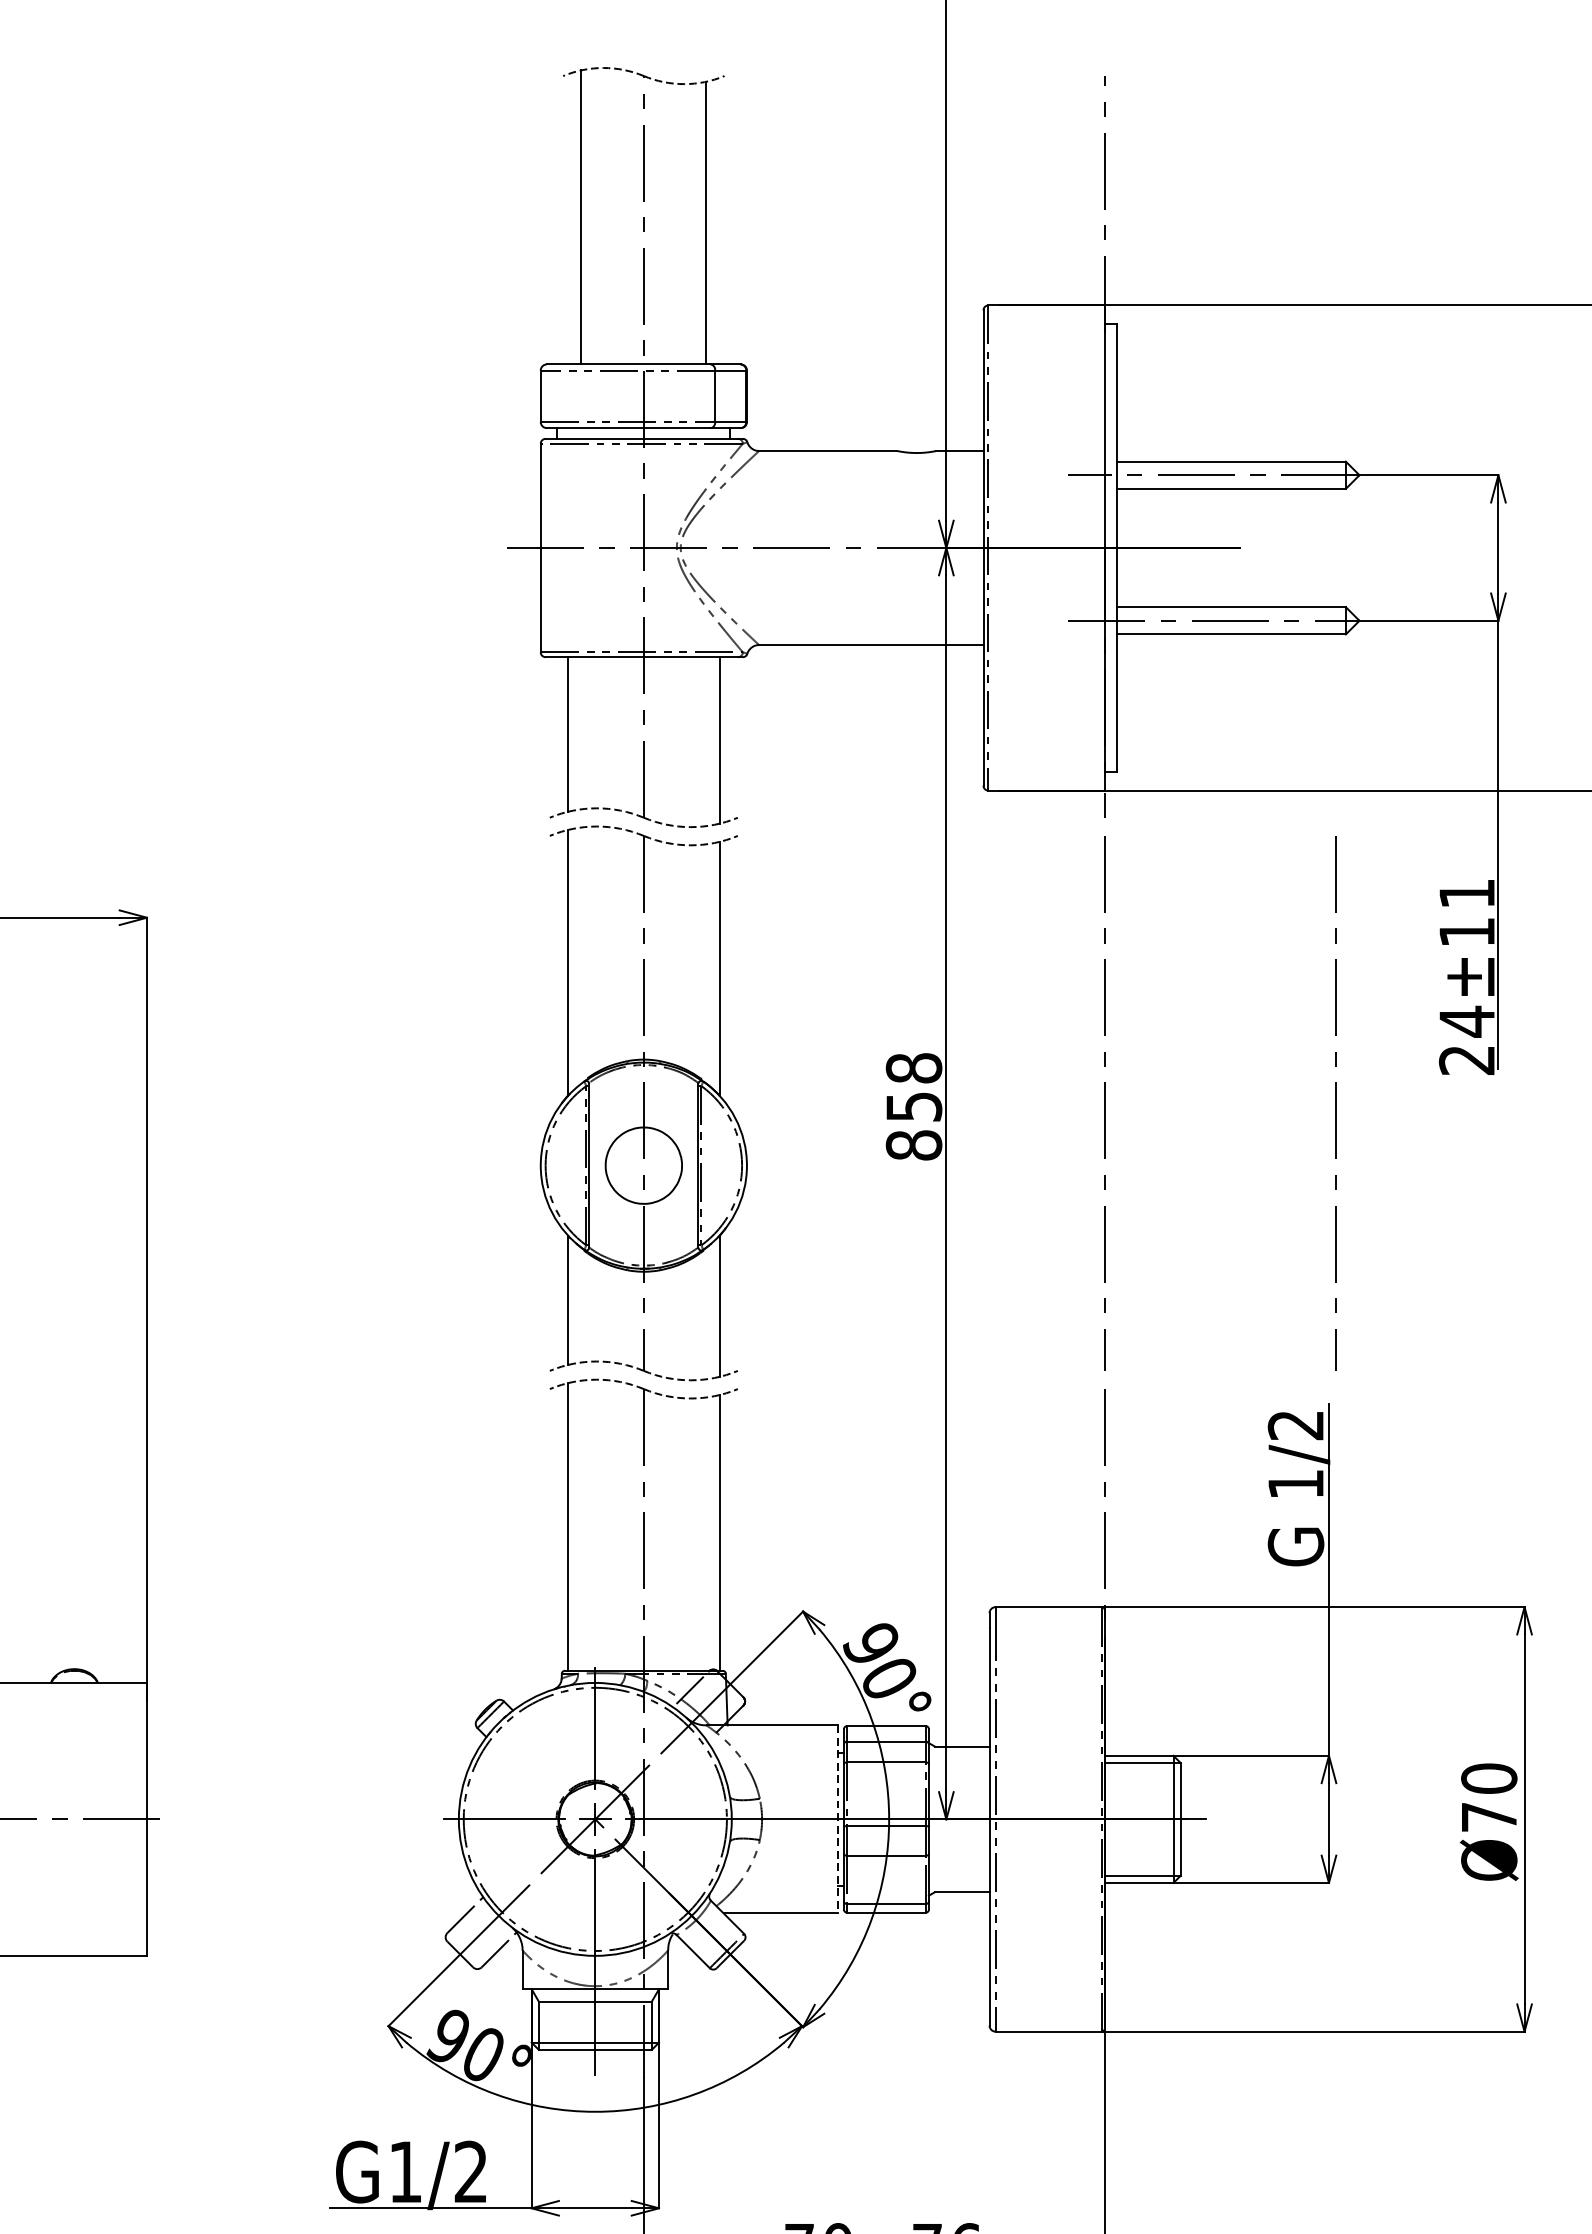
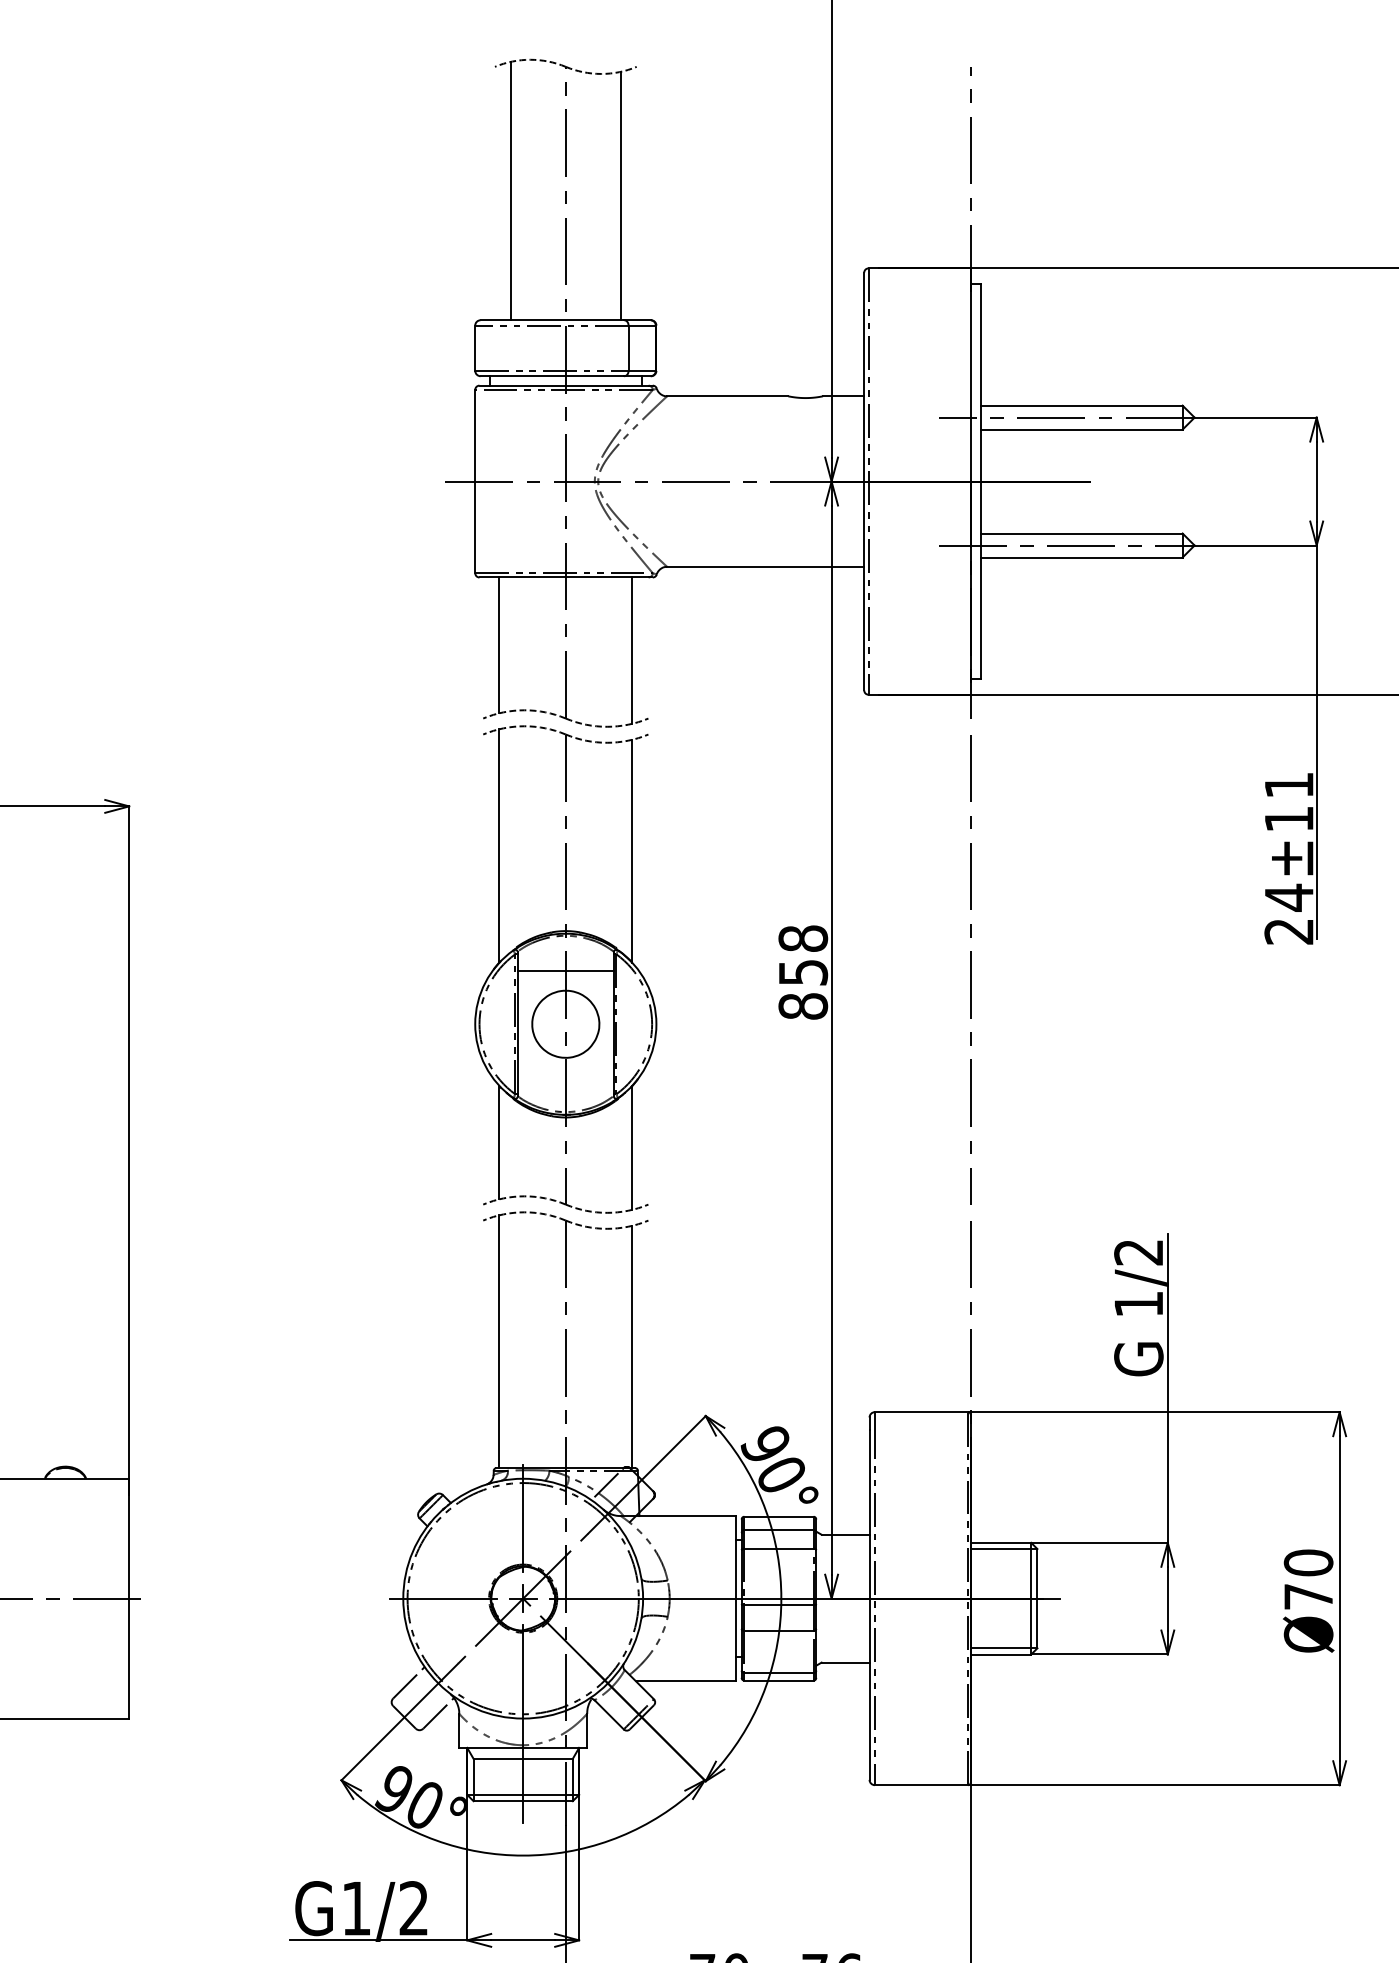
line: (1335, 1103) -> (1173, 969), removed
line: (643, 1105) -> (565, 971), added
line: (838, 1819) -> (736, 1598), dashed -> solid

